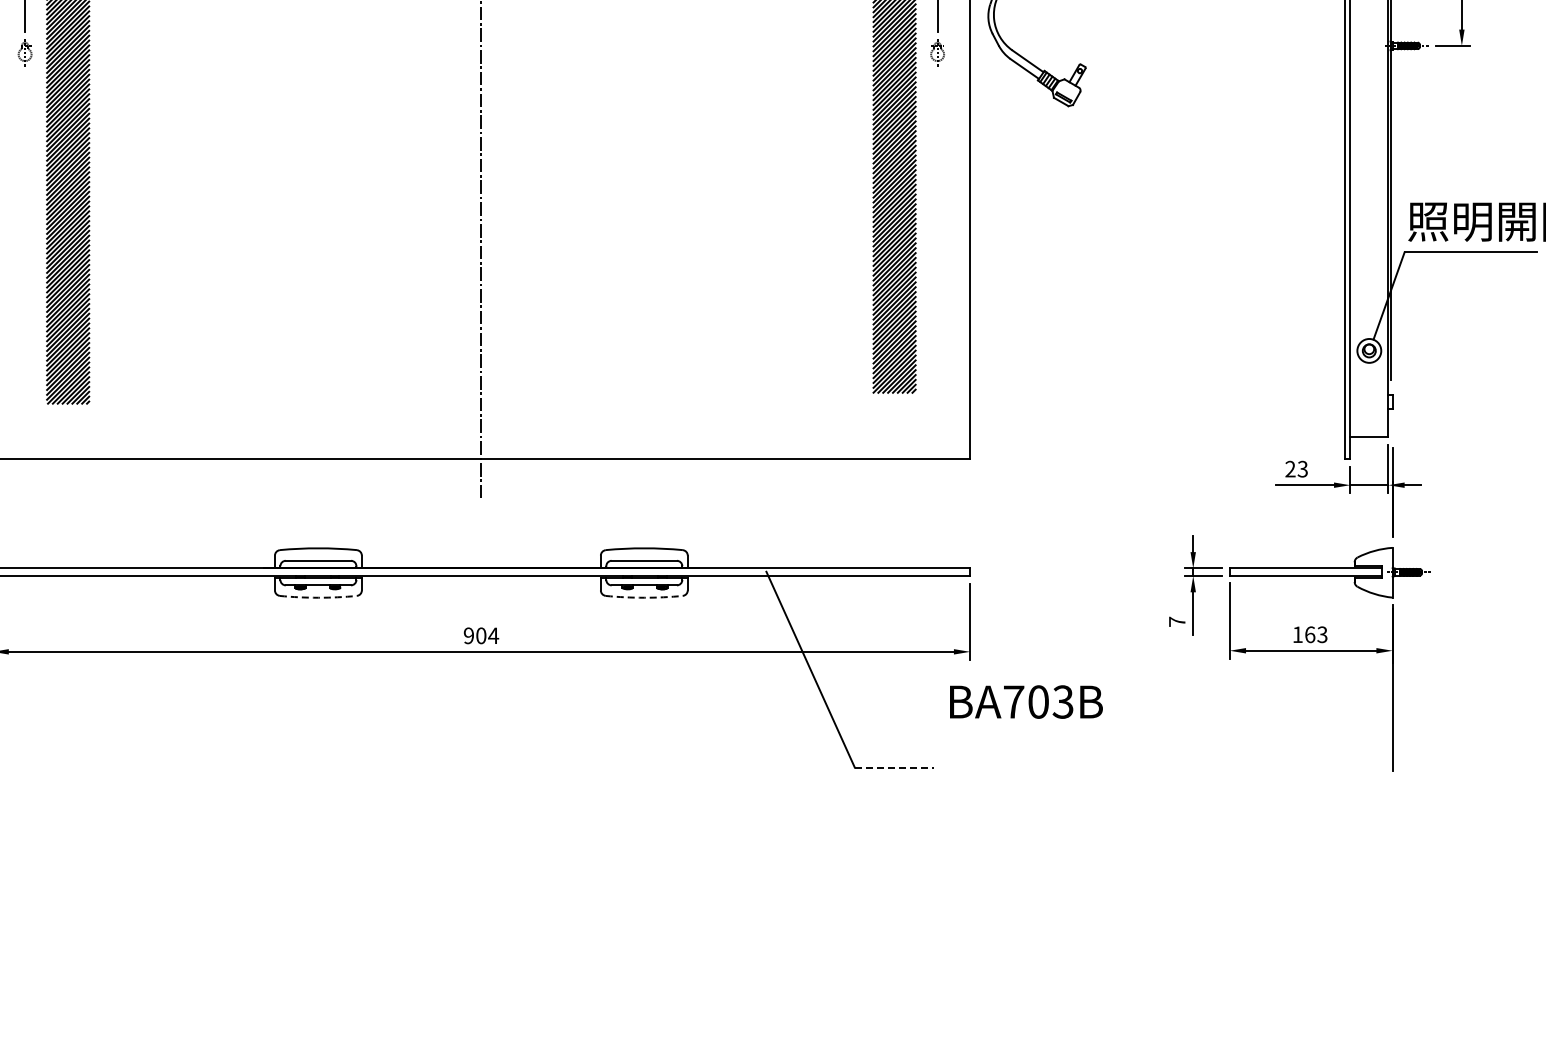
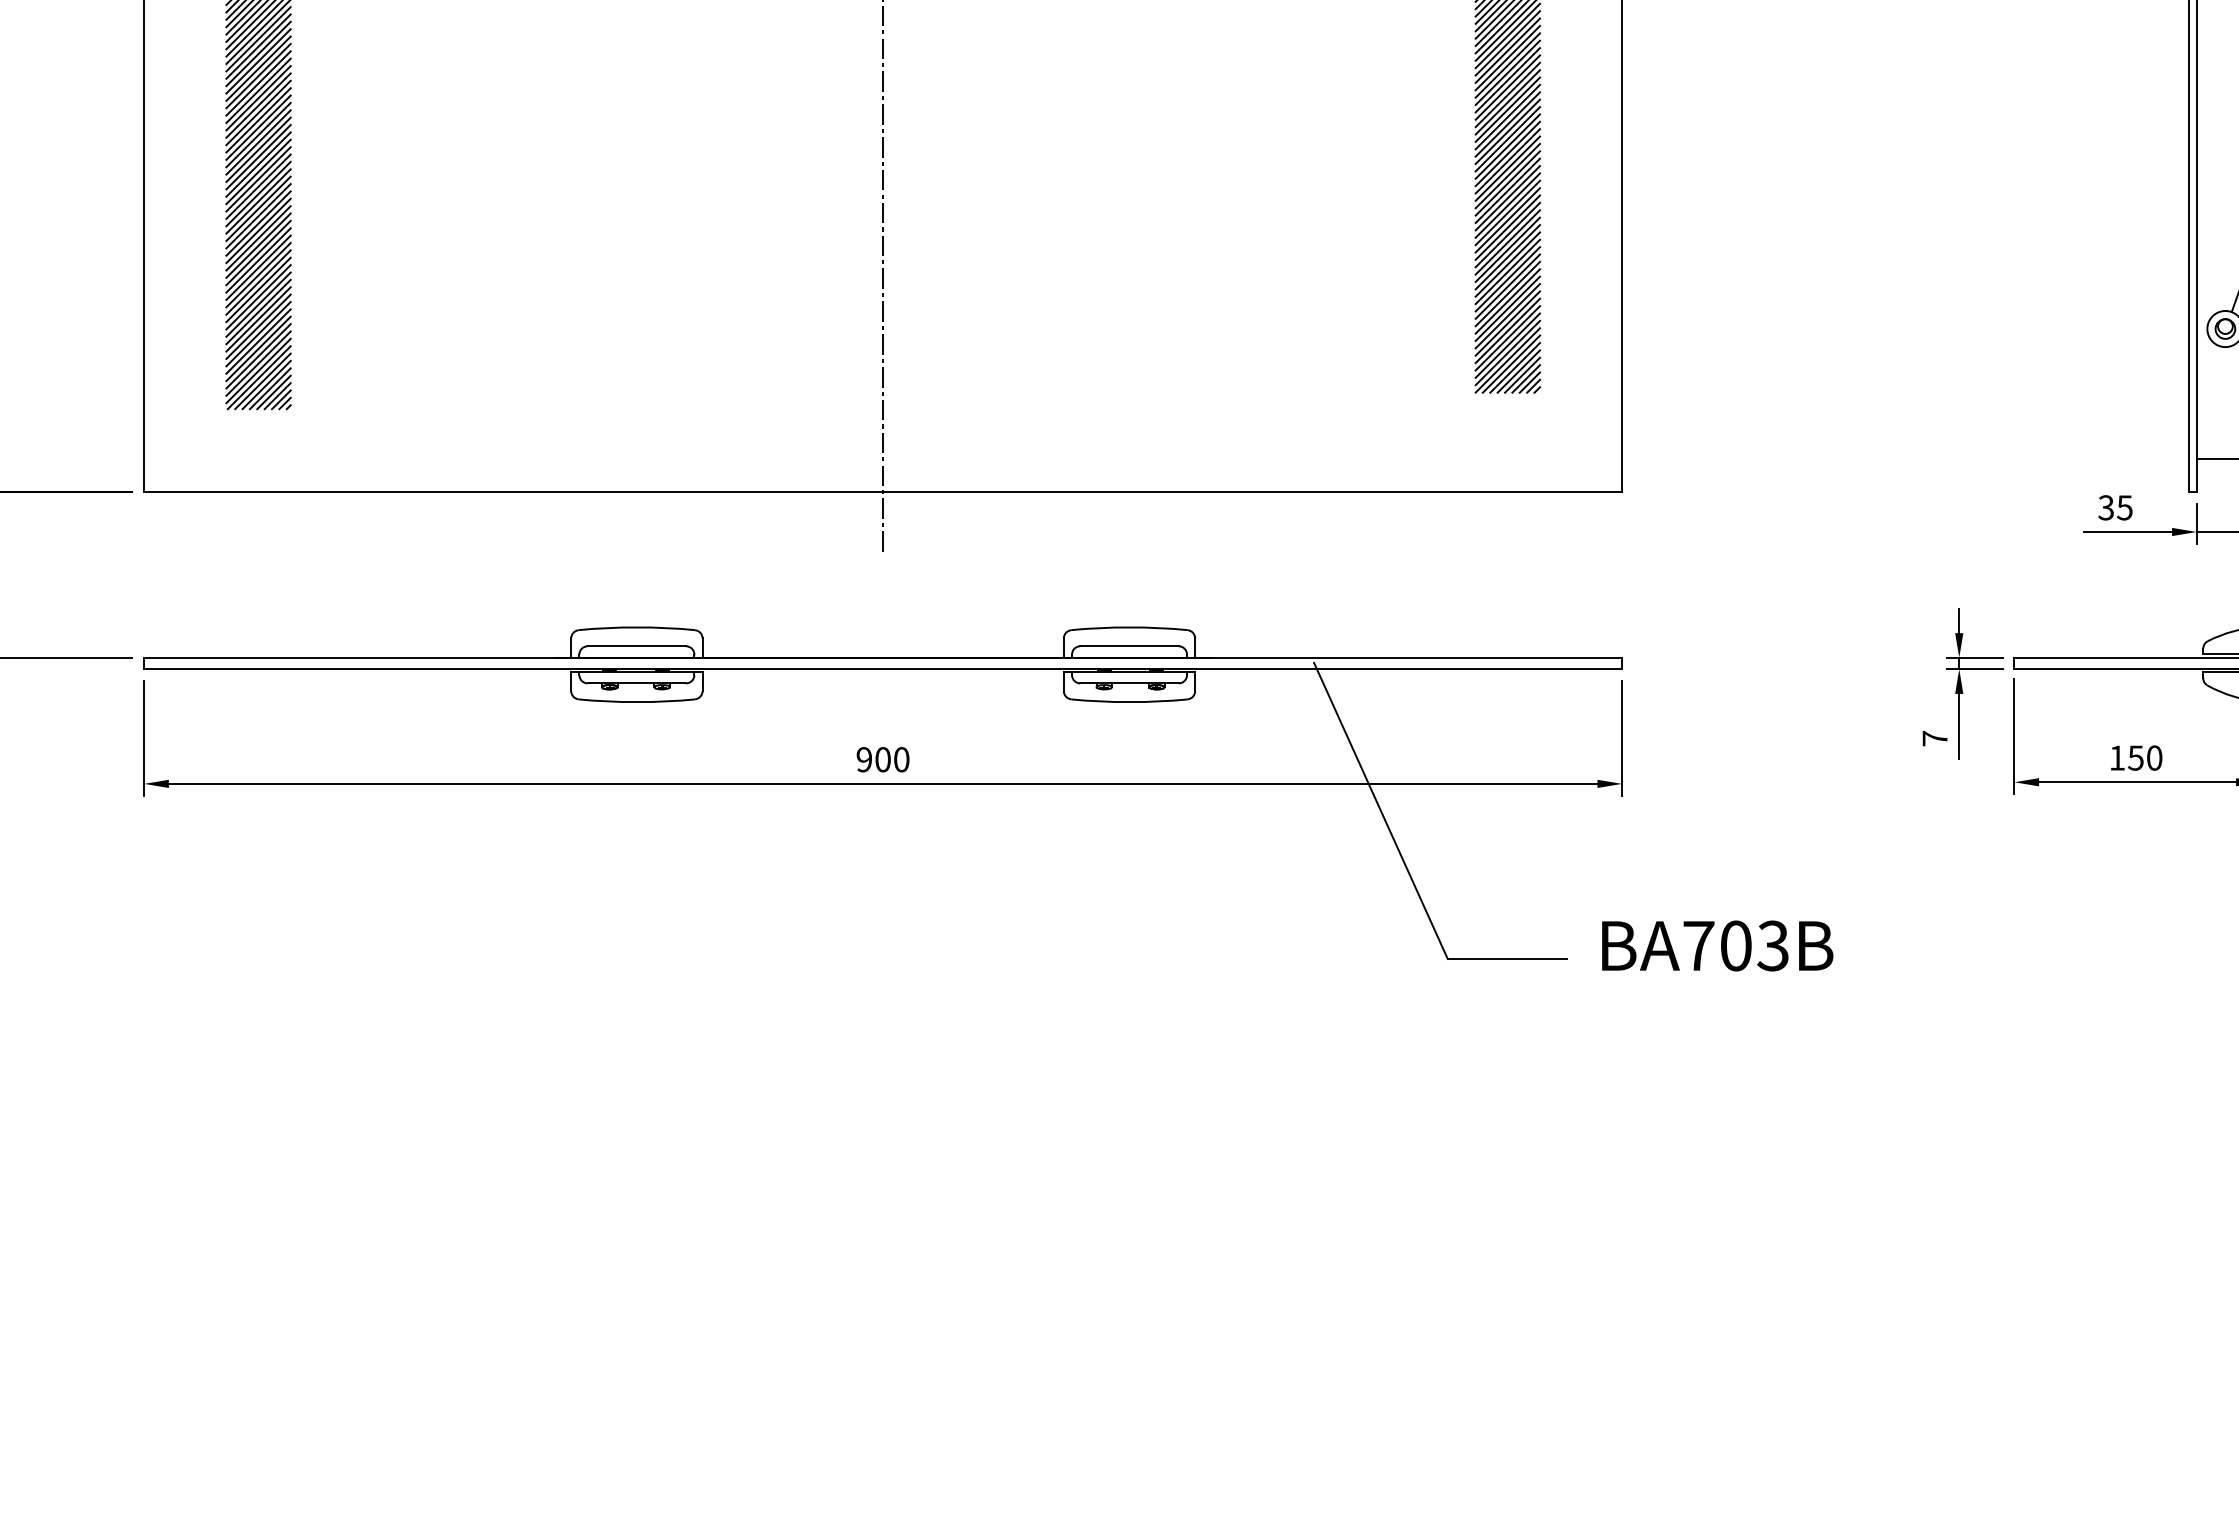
text: (1296, 468) -> (2115, 506), 23 -> 35
arc: (318, 597) -> (636, 701), dashed -> solid
arc: (644, 597) -> (1129, 701), dashed -> solid
text: (1316, 634) -> (2145, 757), 163 -> 150
text: (493, 635) -> (901, 759), 904 -> 900
text: (1026, 701) -> (1717, 945), moved
line: (894, 767) -> (1507, 958), dashed -> solid

